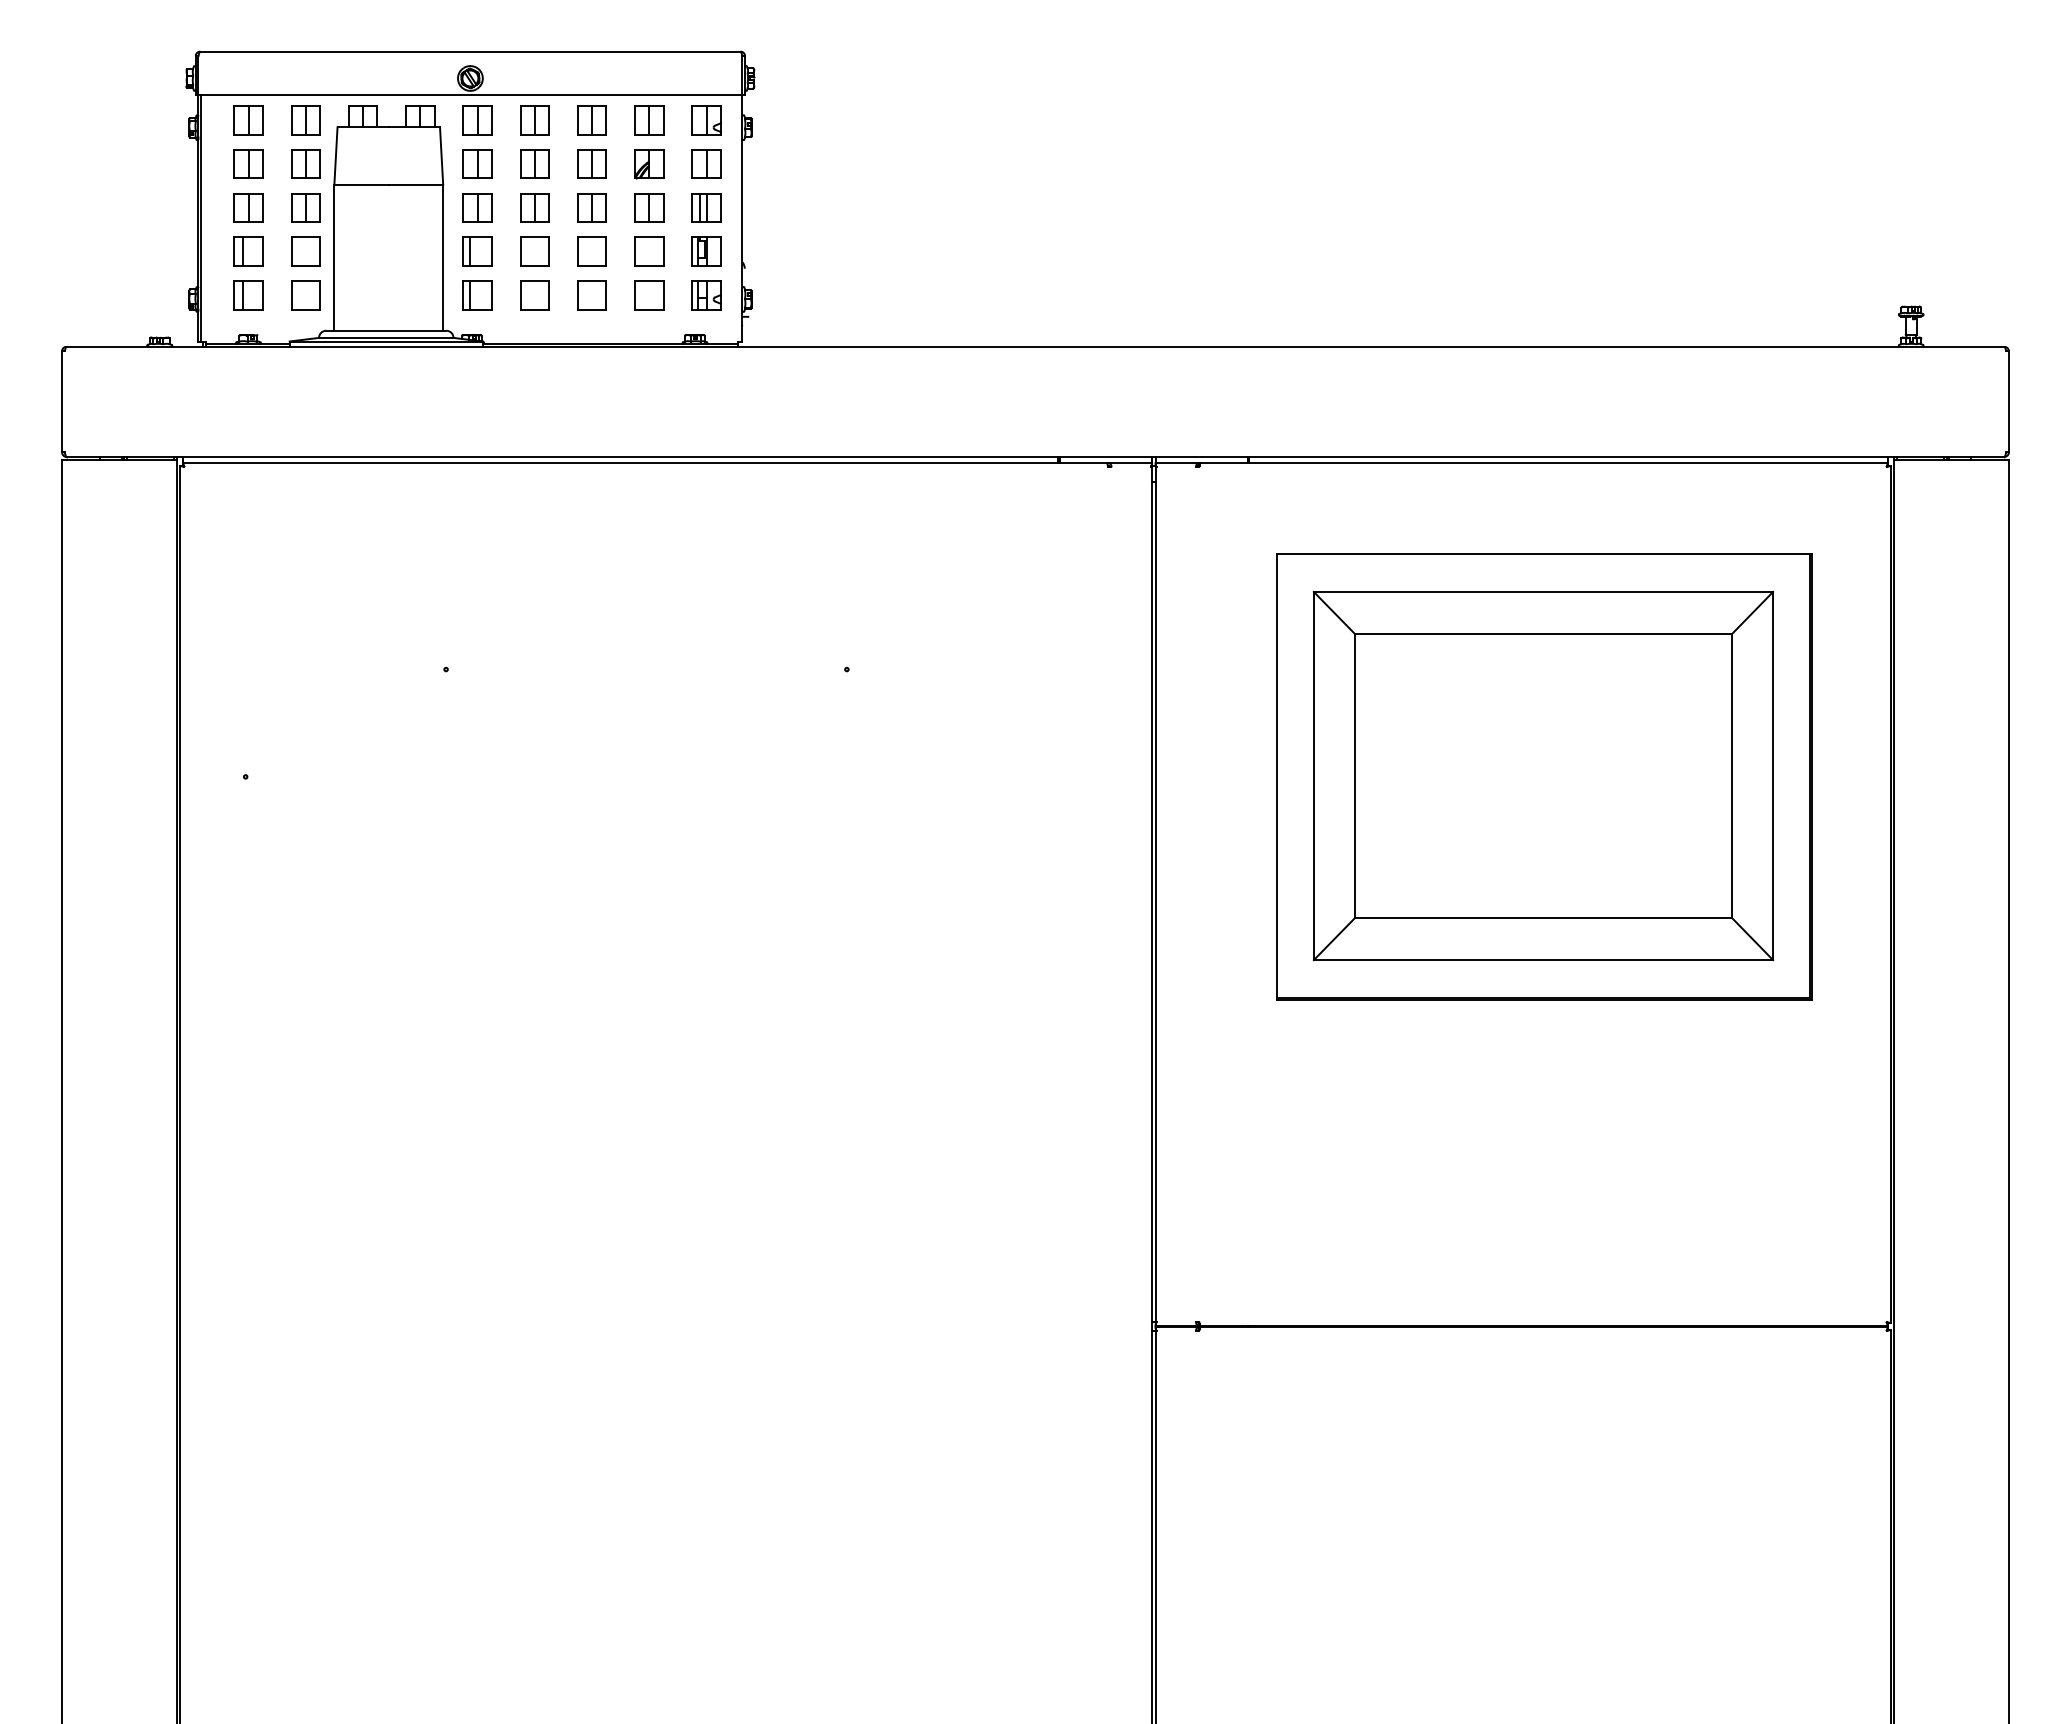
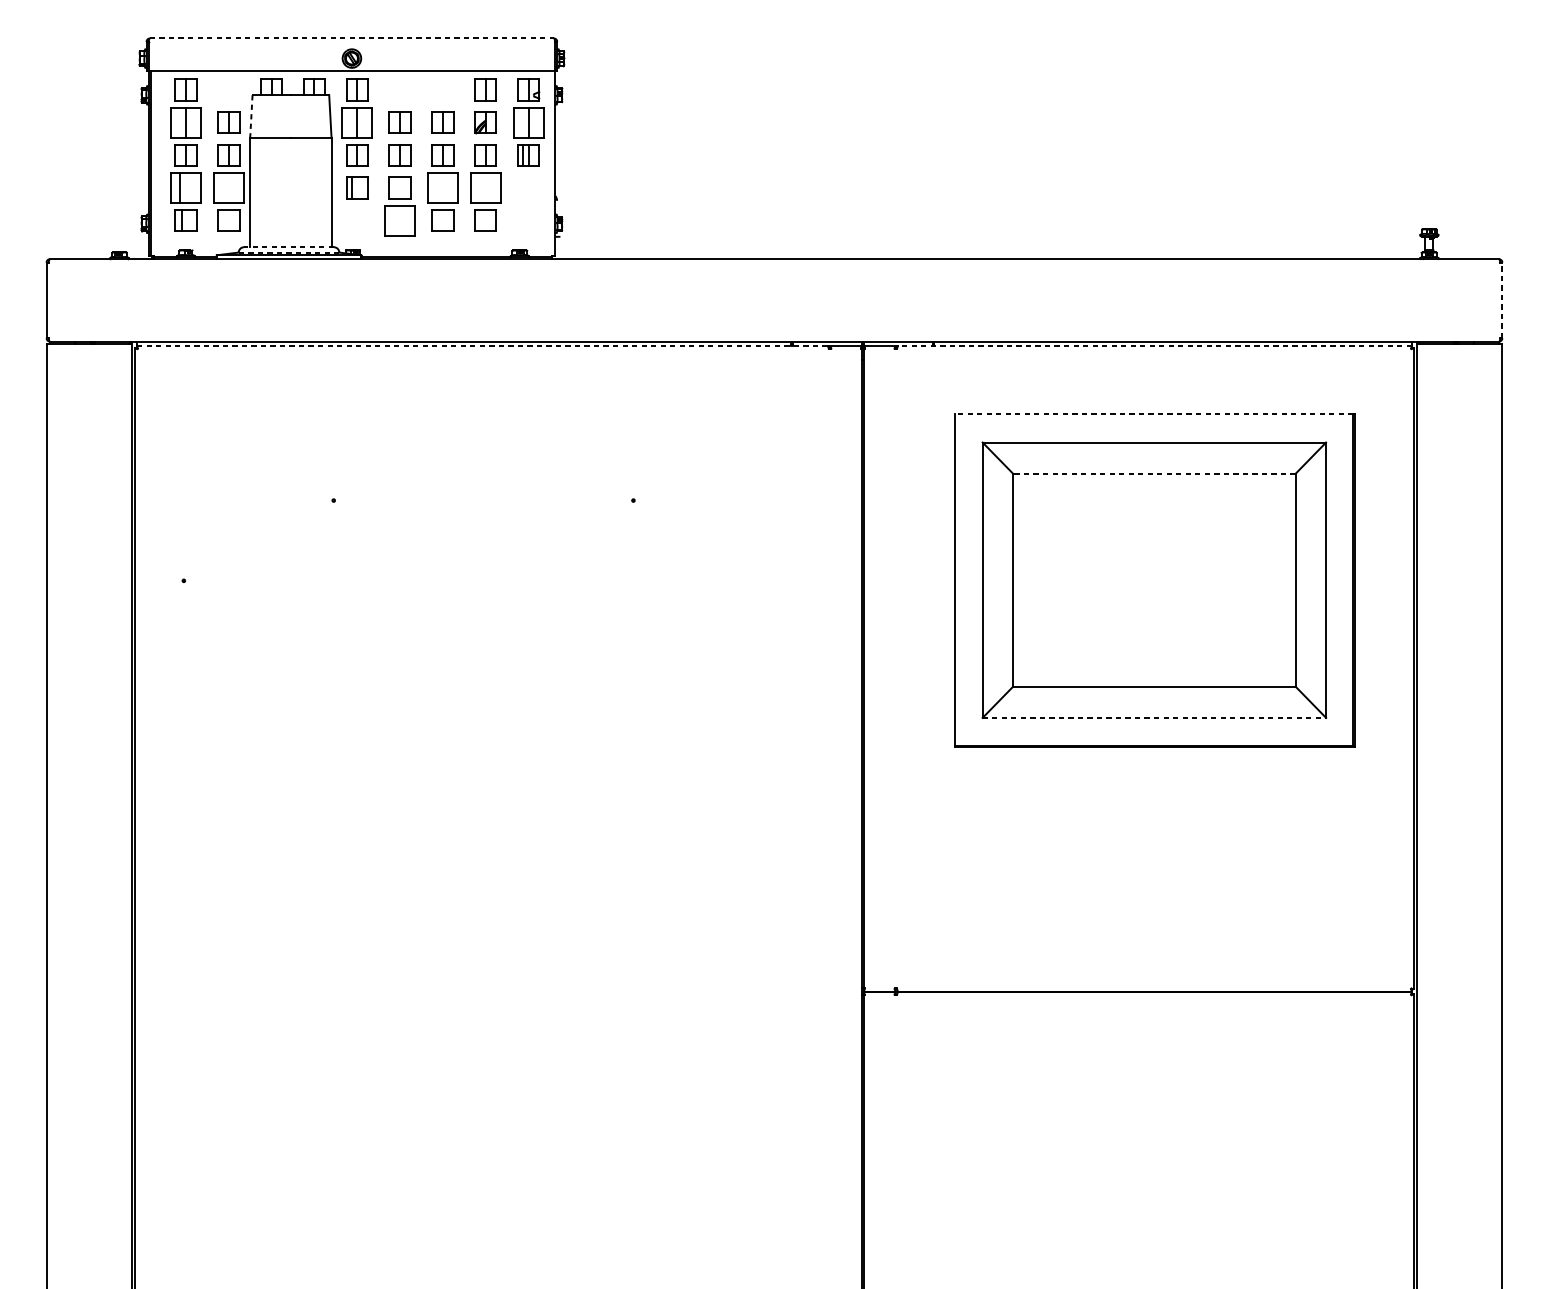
line: (470, 51) -> (351, 38), solid -> dashed
part: (305, 120) -> (228, 90), removed
part: (534, 120) -> (399, 90), removed
part: (591, 120) -> (442, 90), removed
line: (335, 156) -> (251, 116), solid -> dashed
part: (248, 163) -> (185, 122), size x1.4
part: (477, 163) -> (357, 122), size x1.4
part: (706, 163) -> (528, 122), size x1.4
part: (248, 251) -> (185, 187), size x1.4
part: (305, 251) -> (228, 187), size x1.4
part: (591, 251) -> (442, 187), size x1.4
part: (649, 251) -> (485, 187), size x1.4
part: (706, 251) -> (528, 187), removed
part: (477, 295) -> (357, 220), removed
part: (534, 295) -> (399, 220), size x1.4
part: (706, 295) -> (528, 220), removed
line: (385, 330) -> (288, 247), solid -> dashed
line: (385, 337) -> (288, 252), solid -> dashed
line: (2008, 401) -> (1502, 300), solid -> dashed
line: (644, 462) -> (482, 345), solid -> dashed
line: (1543, 462) -> (1154, 345), solid -> dashed
line: (1543, 554) -> (1154, 414), solid -> dashed
line: (1543, 633) -> (1154, 473), solid -> dashed
line: (1543, 960) -> (1154, 718), solid -> dashed

